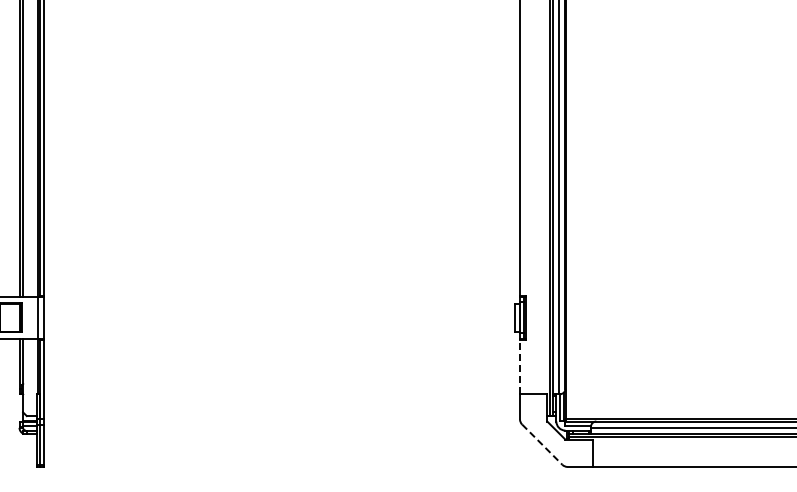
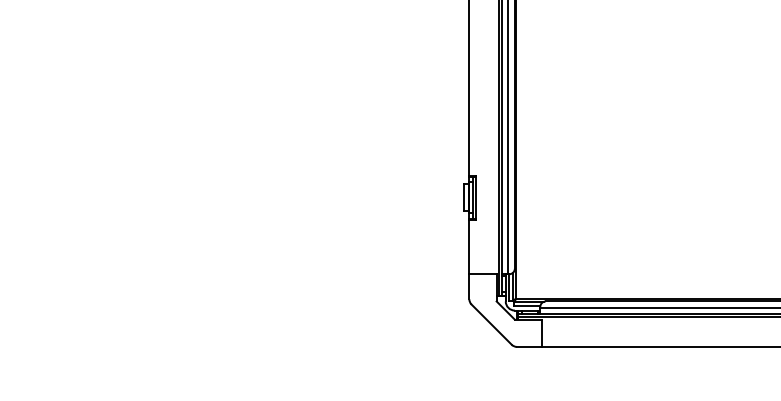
line: (520, 366) -> (469, 246), dashed -> solid
line: (542, 445) -> (491, 325), dashed -> solid

